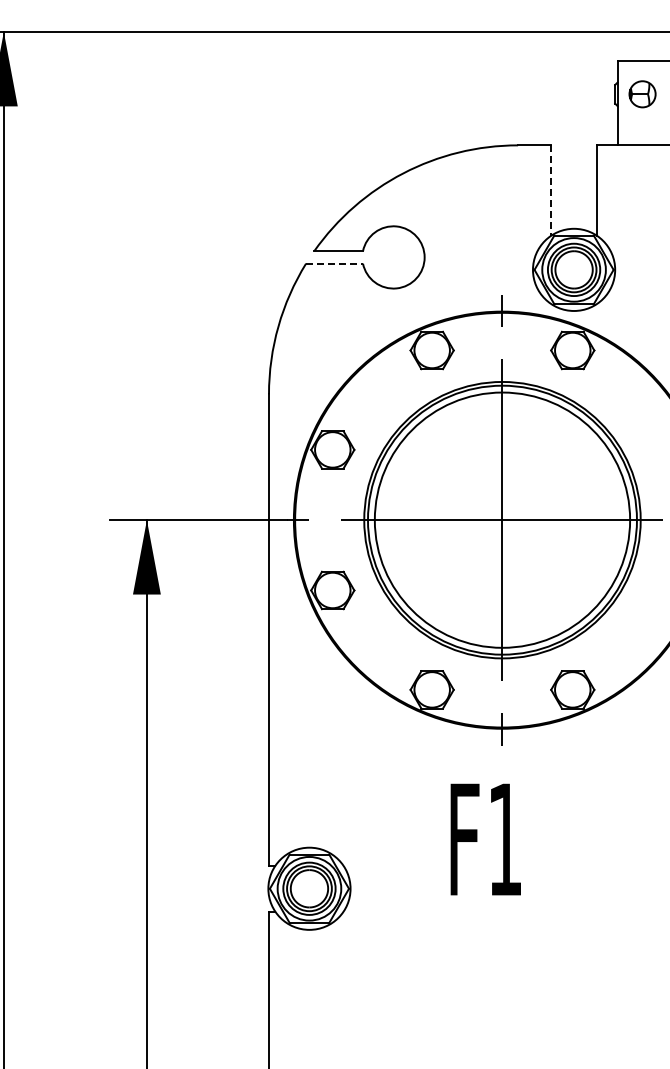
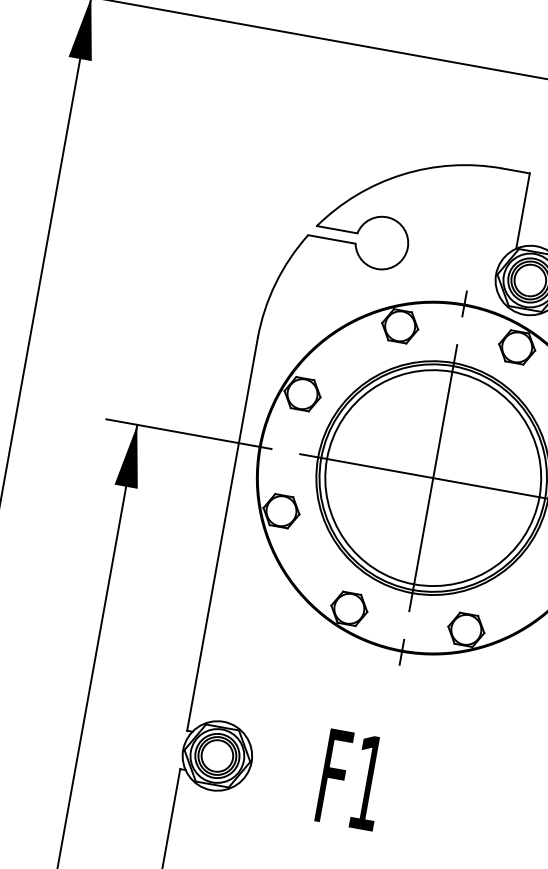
line: (551, 191) -> (523, 211), dashed -> solid
line: (335, 263) -> (332, 239), dashed -> solid
text: (485, 839) -> (351, 779), moved

